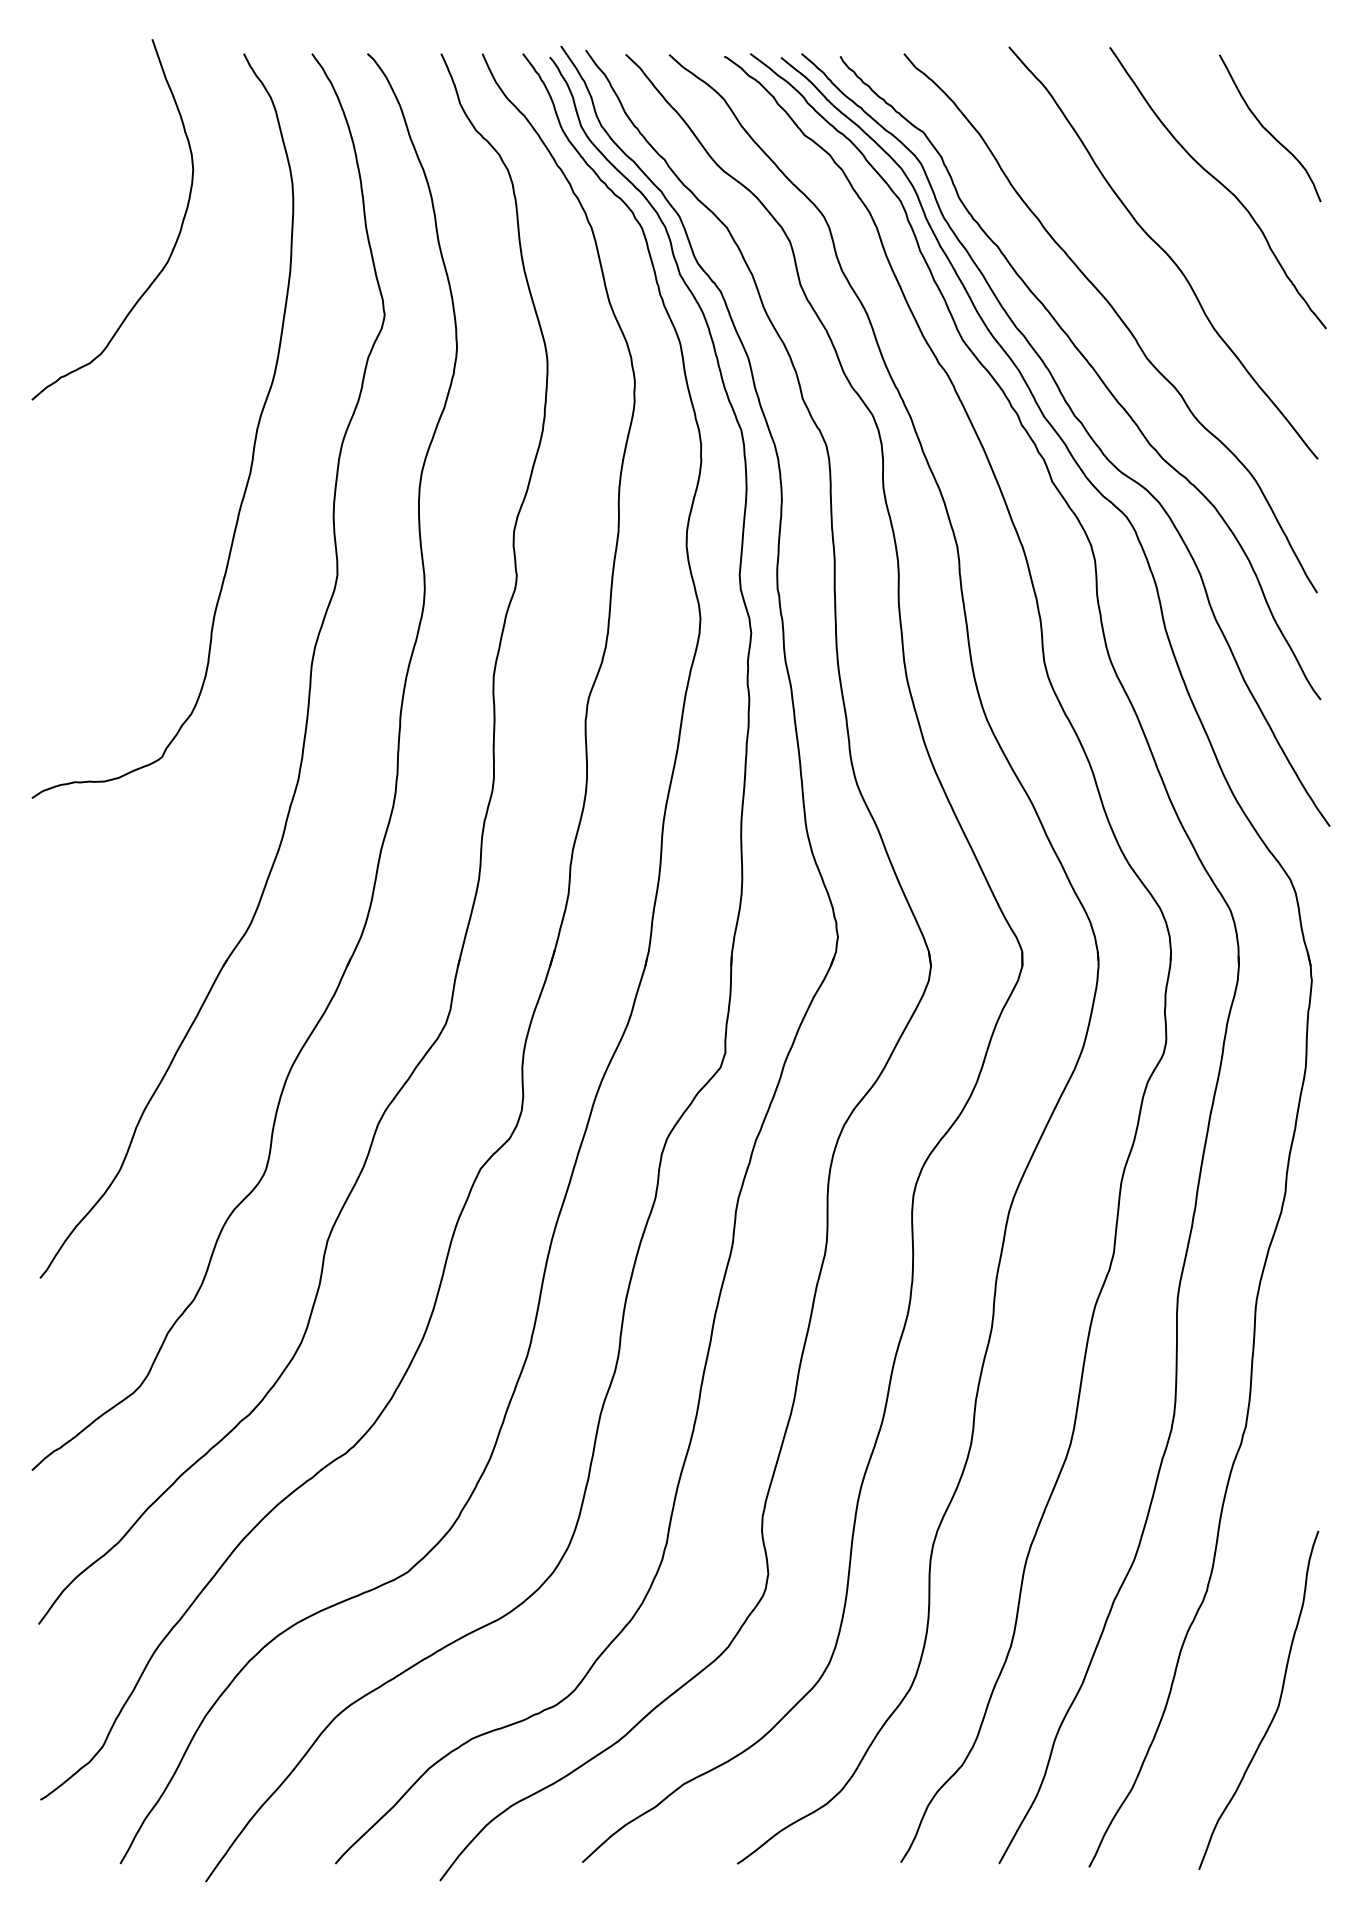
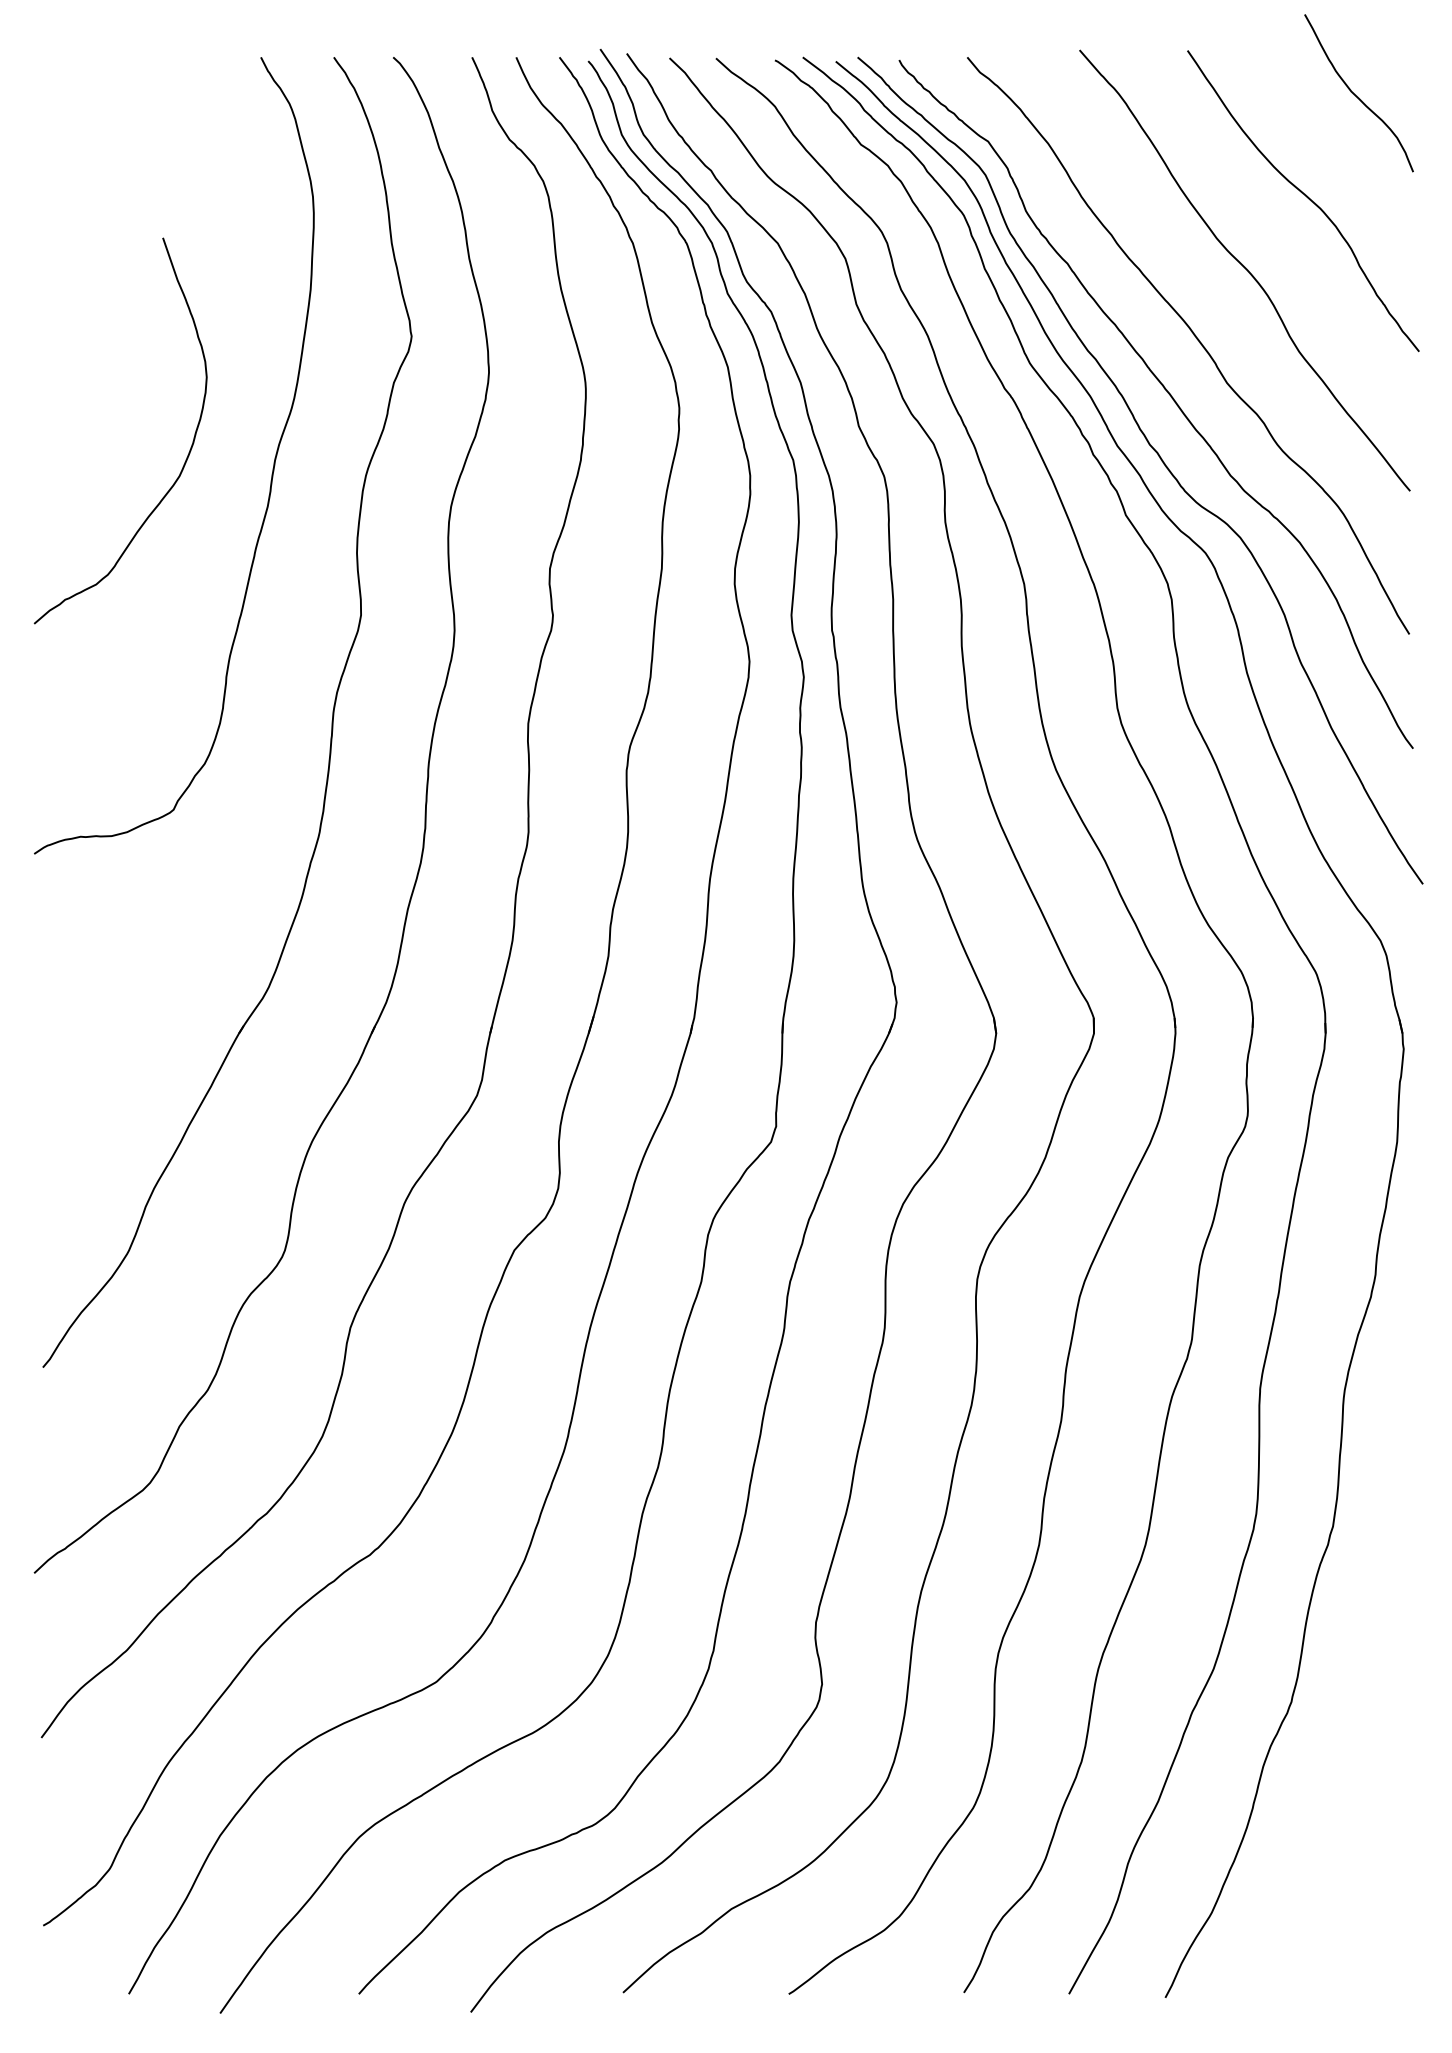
curve: (1267, 130) -> (1356, 95), moved
curve: (173, 246) -> (185, 459), moved
curve: (1278, 1703) -> (1367, 1822), removed

